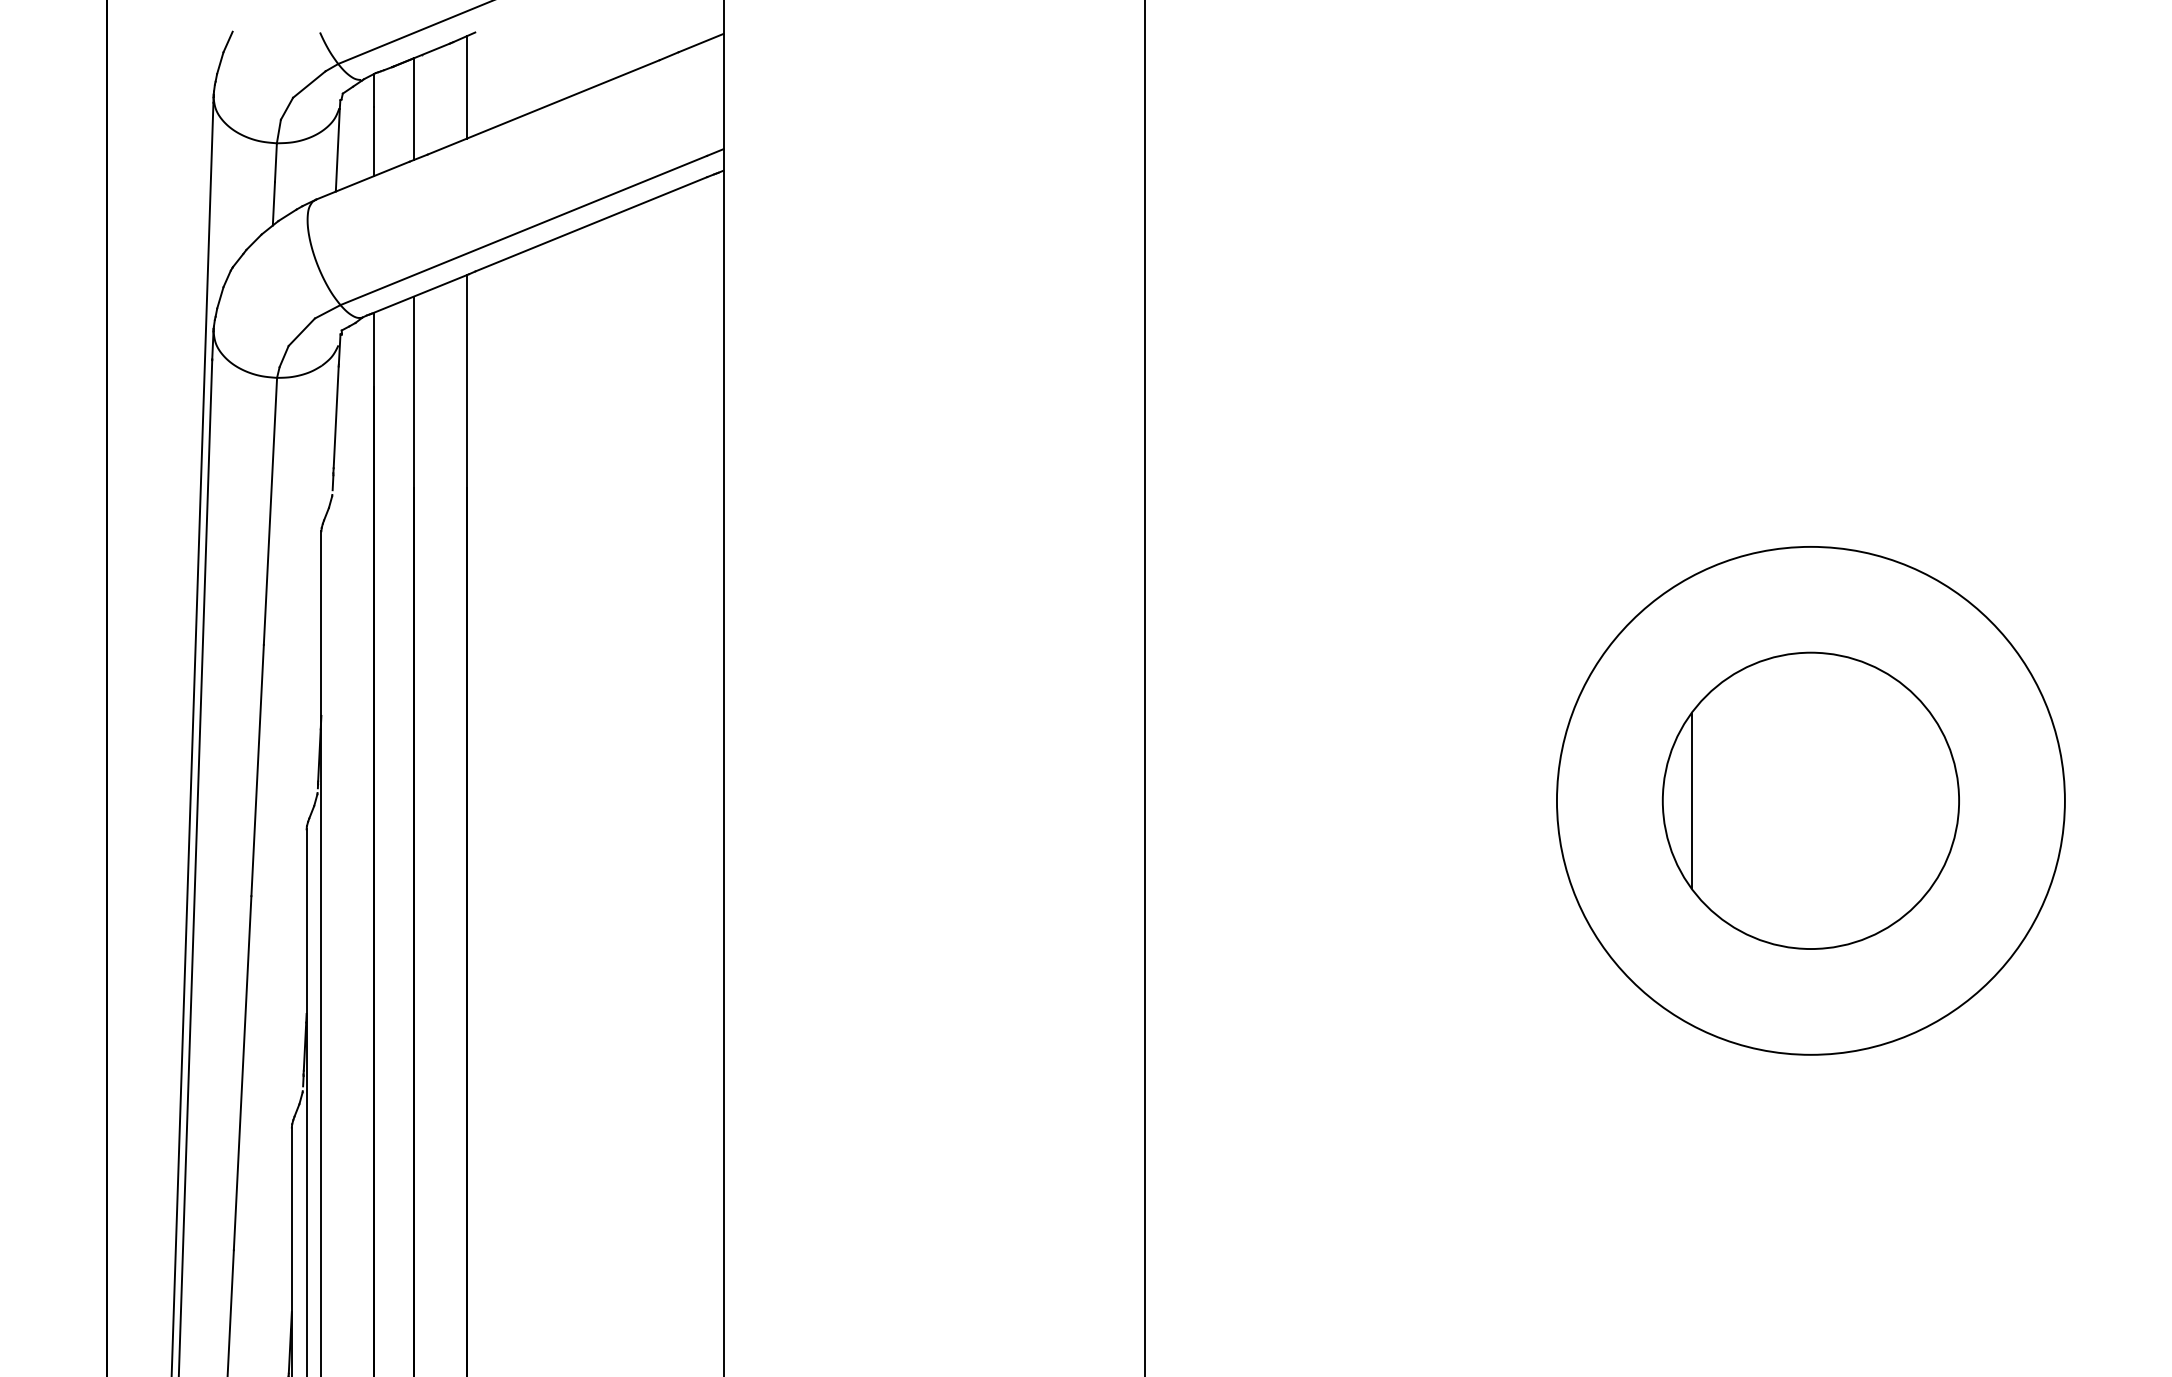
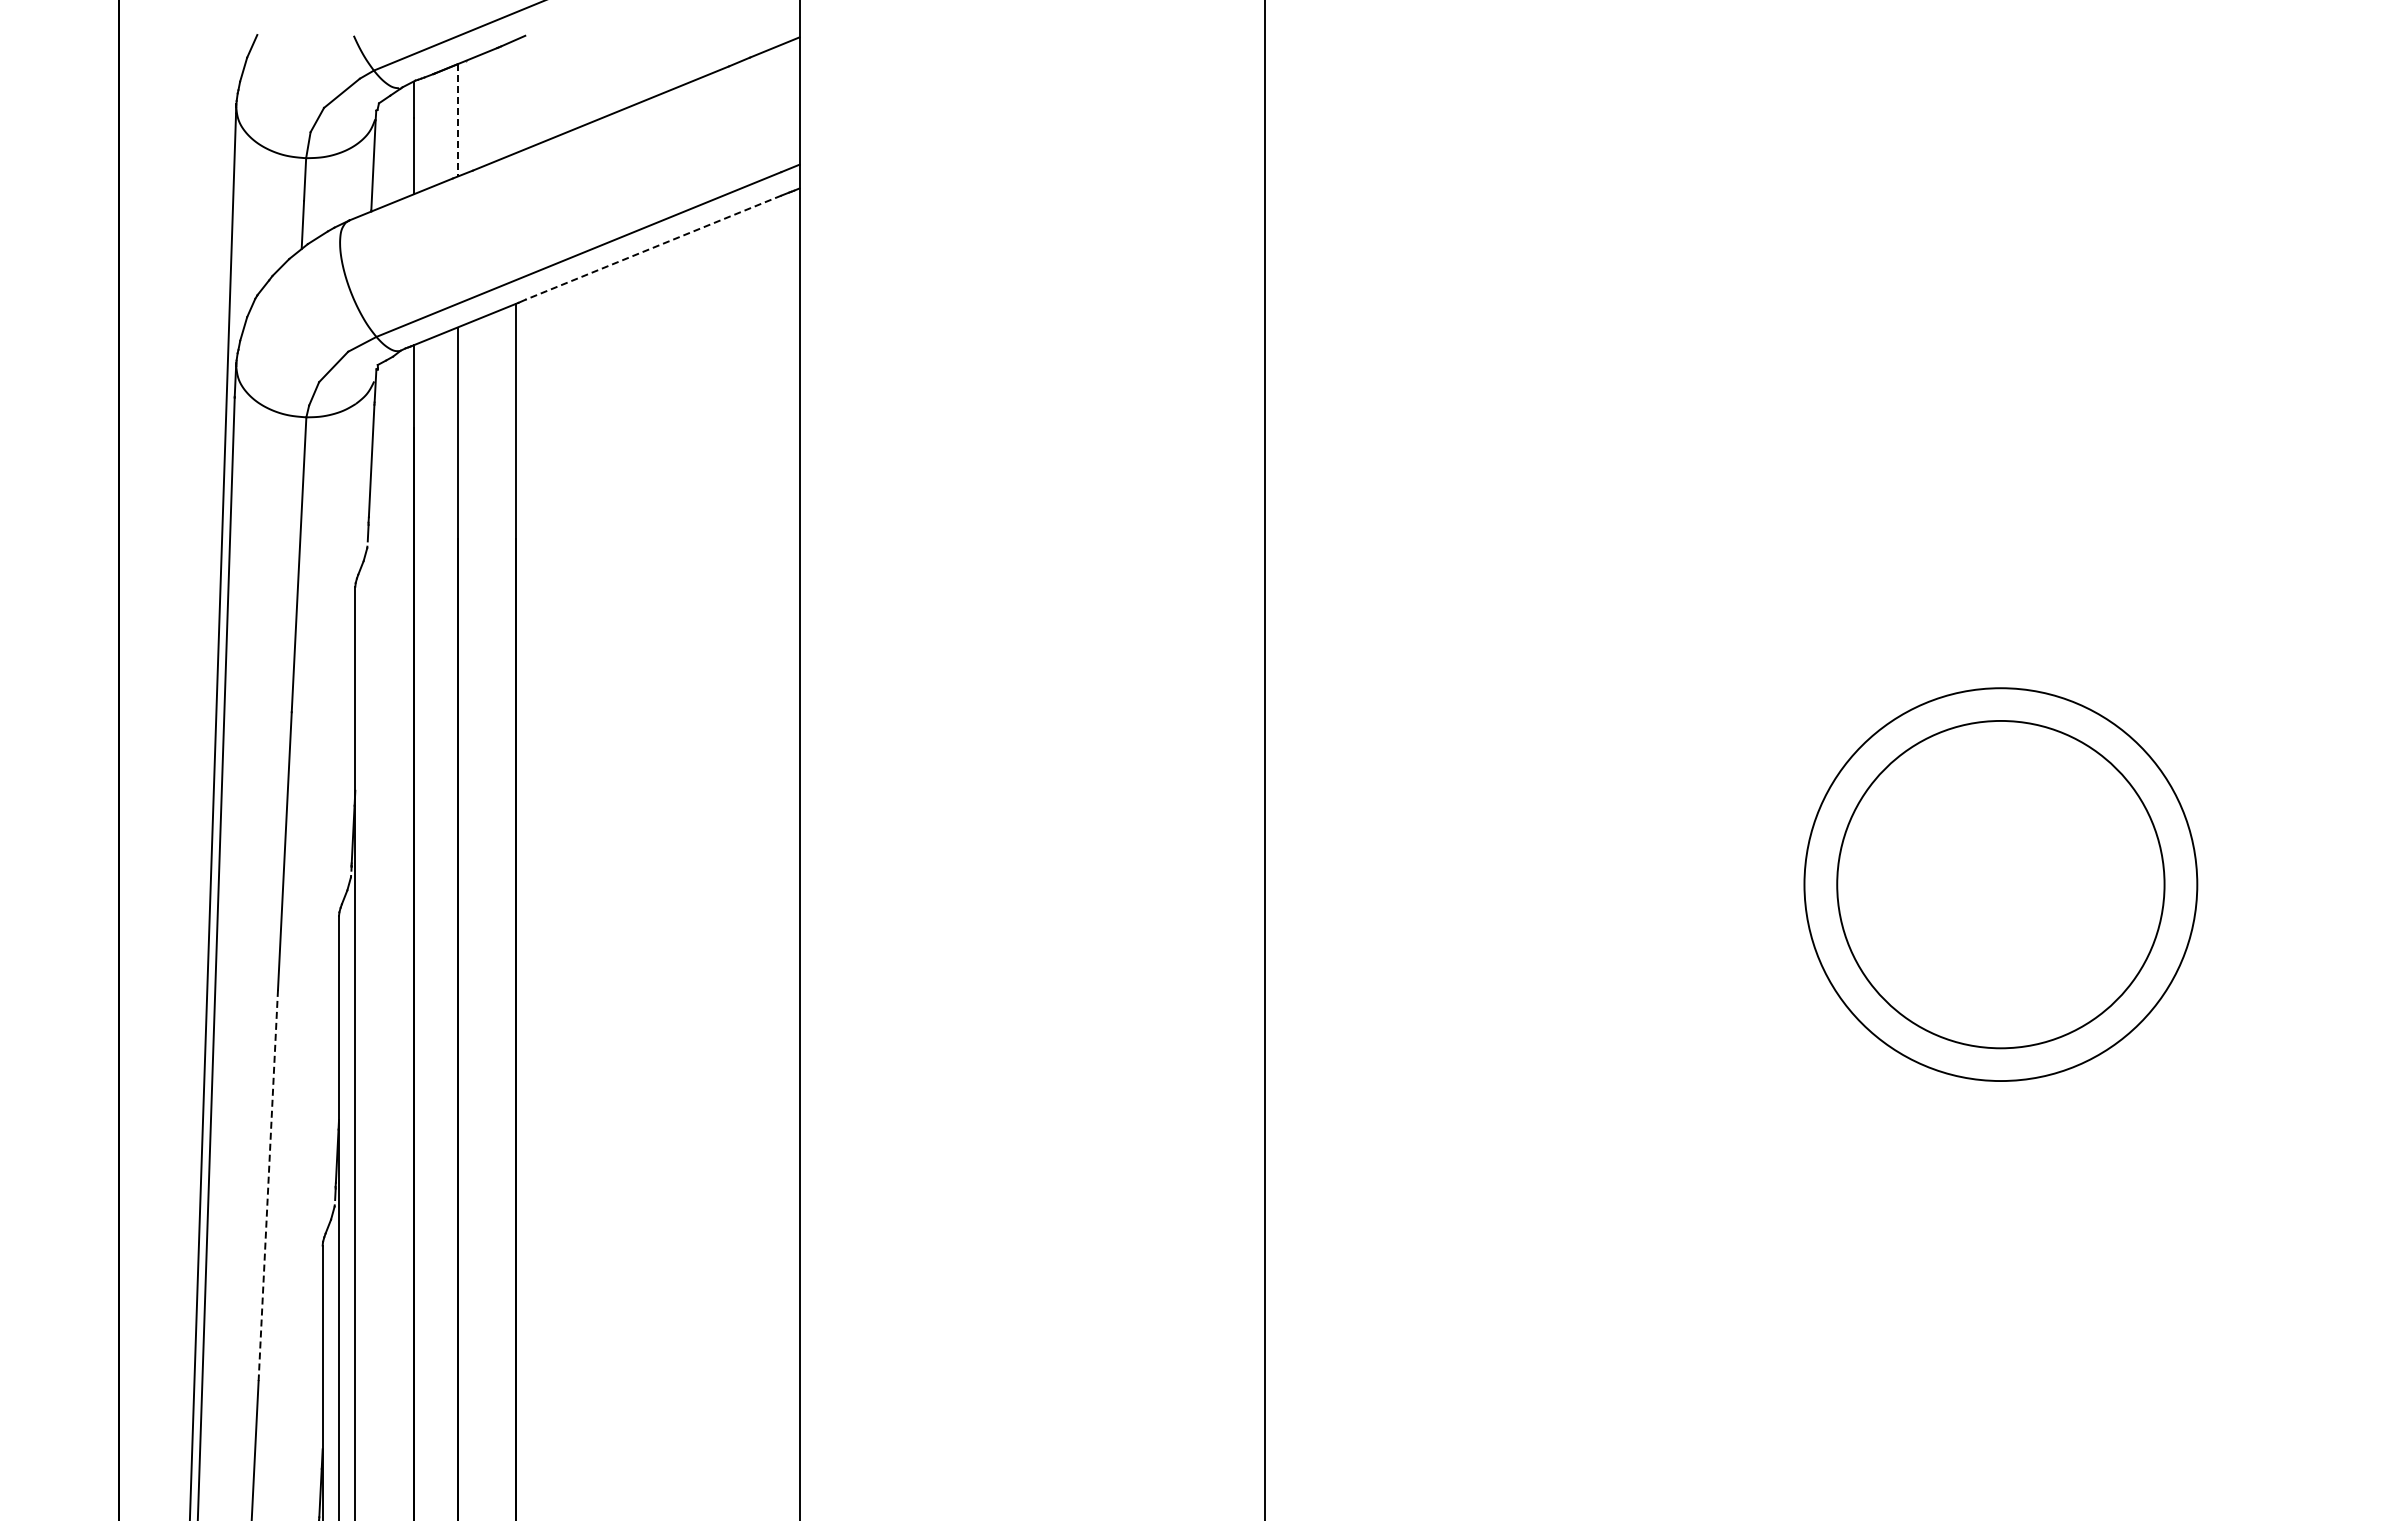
line: (467, 87) -> (516, 96), removed
line: (413, 109) -> (457, 120), solid -> dashed
line: (591, 224) -> (653, 247), solid -> dashed
line: (1692, 800) -> (1869, 884), removed
circle: (1810, 800) -> (2000, 884), size x0.7
line: (242, 1073) -> (268, 1185), solid -> dashed

